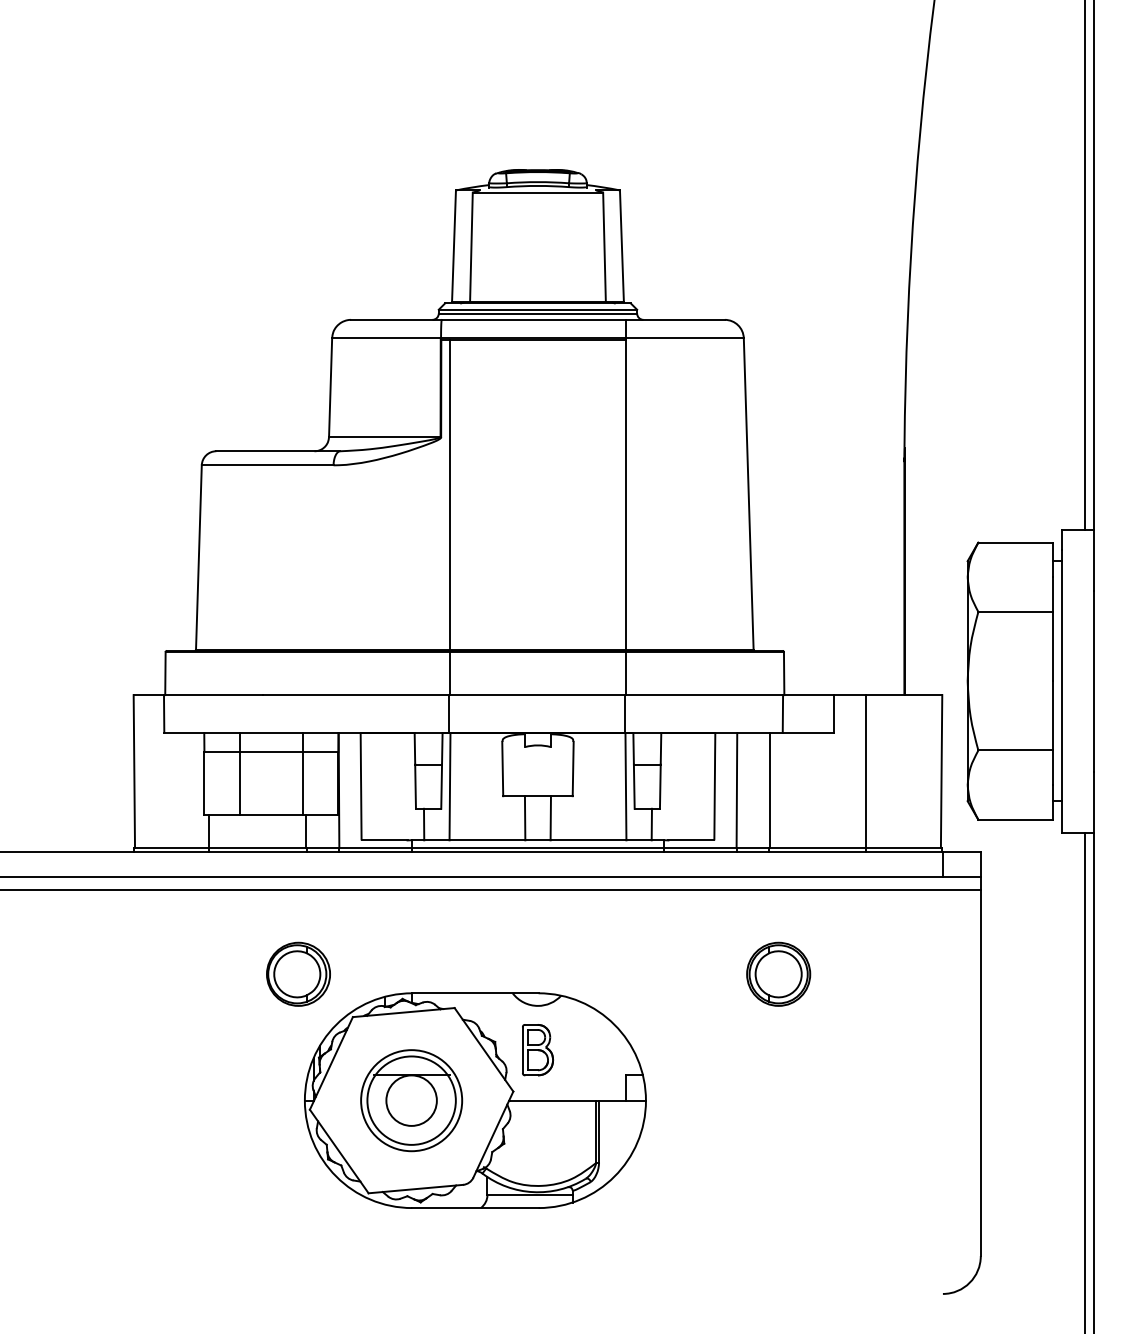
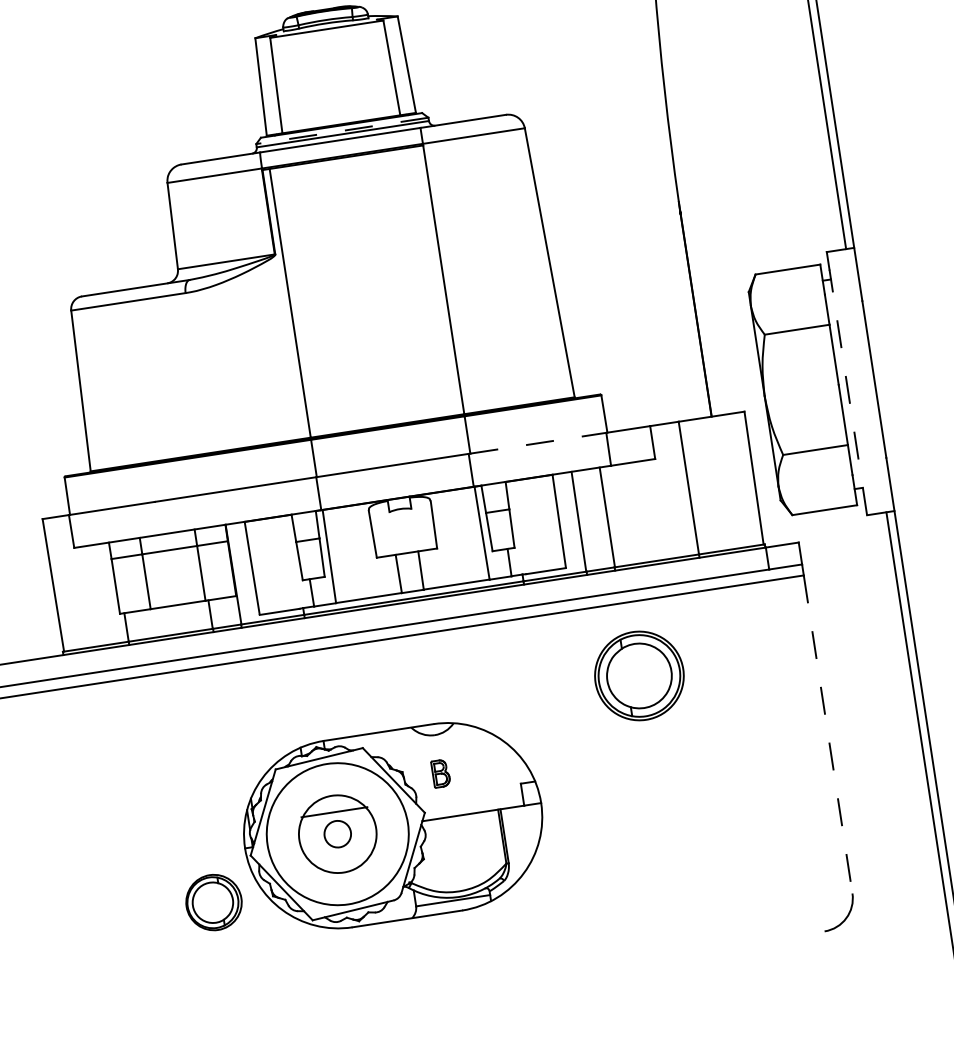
line: (537, 309) -> (341, 130), solid -> dashed
line: (1062, 690) -> (848, 391), solid -> dashed
line: (705, 695) -> (539, 443), solid -> dashed
part: (298, 973) -> (213, 901), moved
part: (778, 973) -> (639, 675), size x1.6
part: (538, 1050) -> (441, 773), size x0.6
line: (980, 1073) -> (827, 735), solid -> dashed
circle: (411, 1100) -> (337, 834), size x0.6
circle: (411, 1100) -> (337, 834), size x1.6

